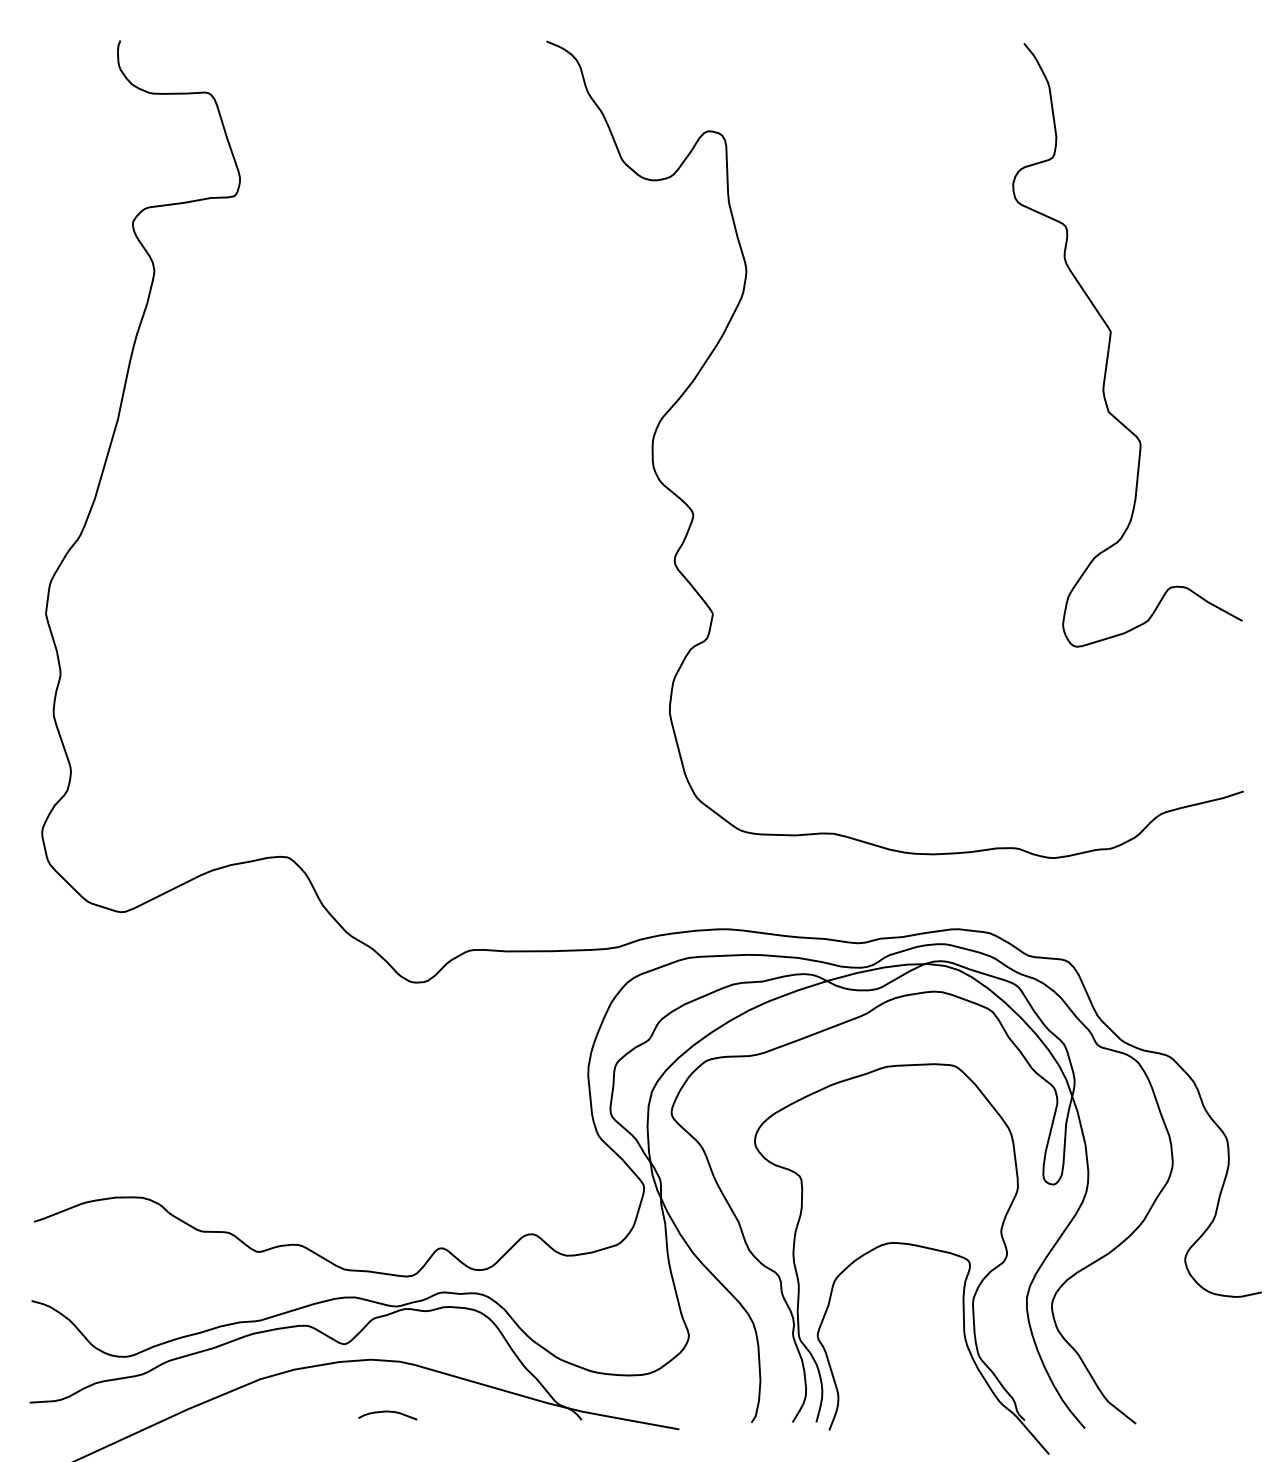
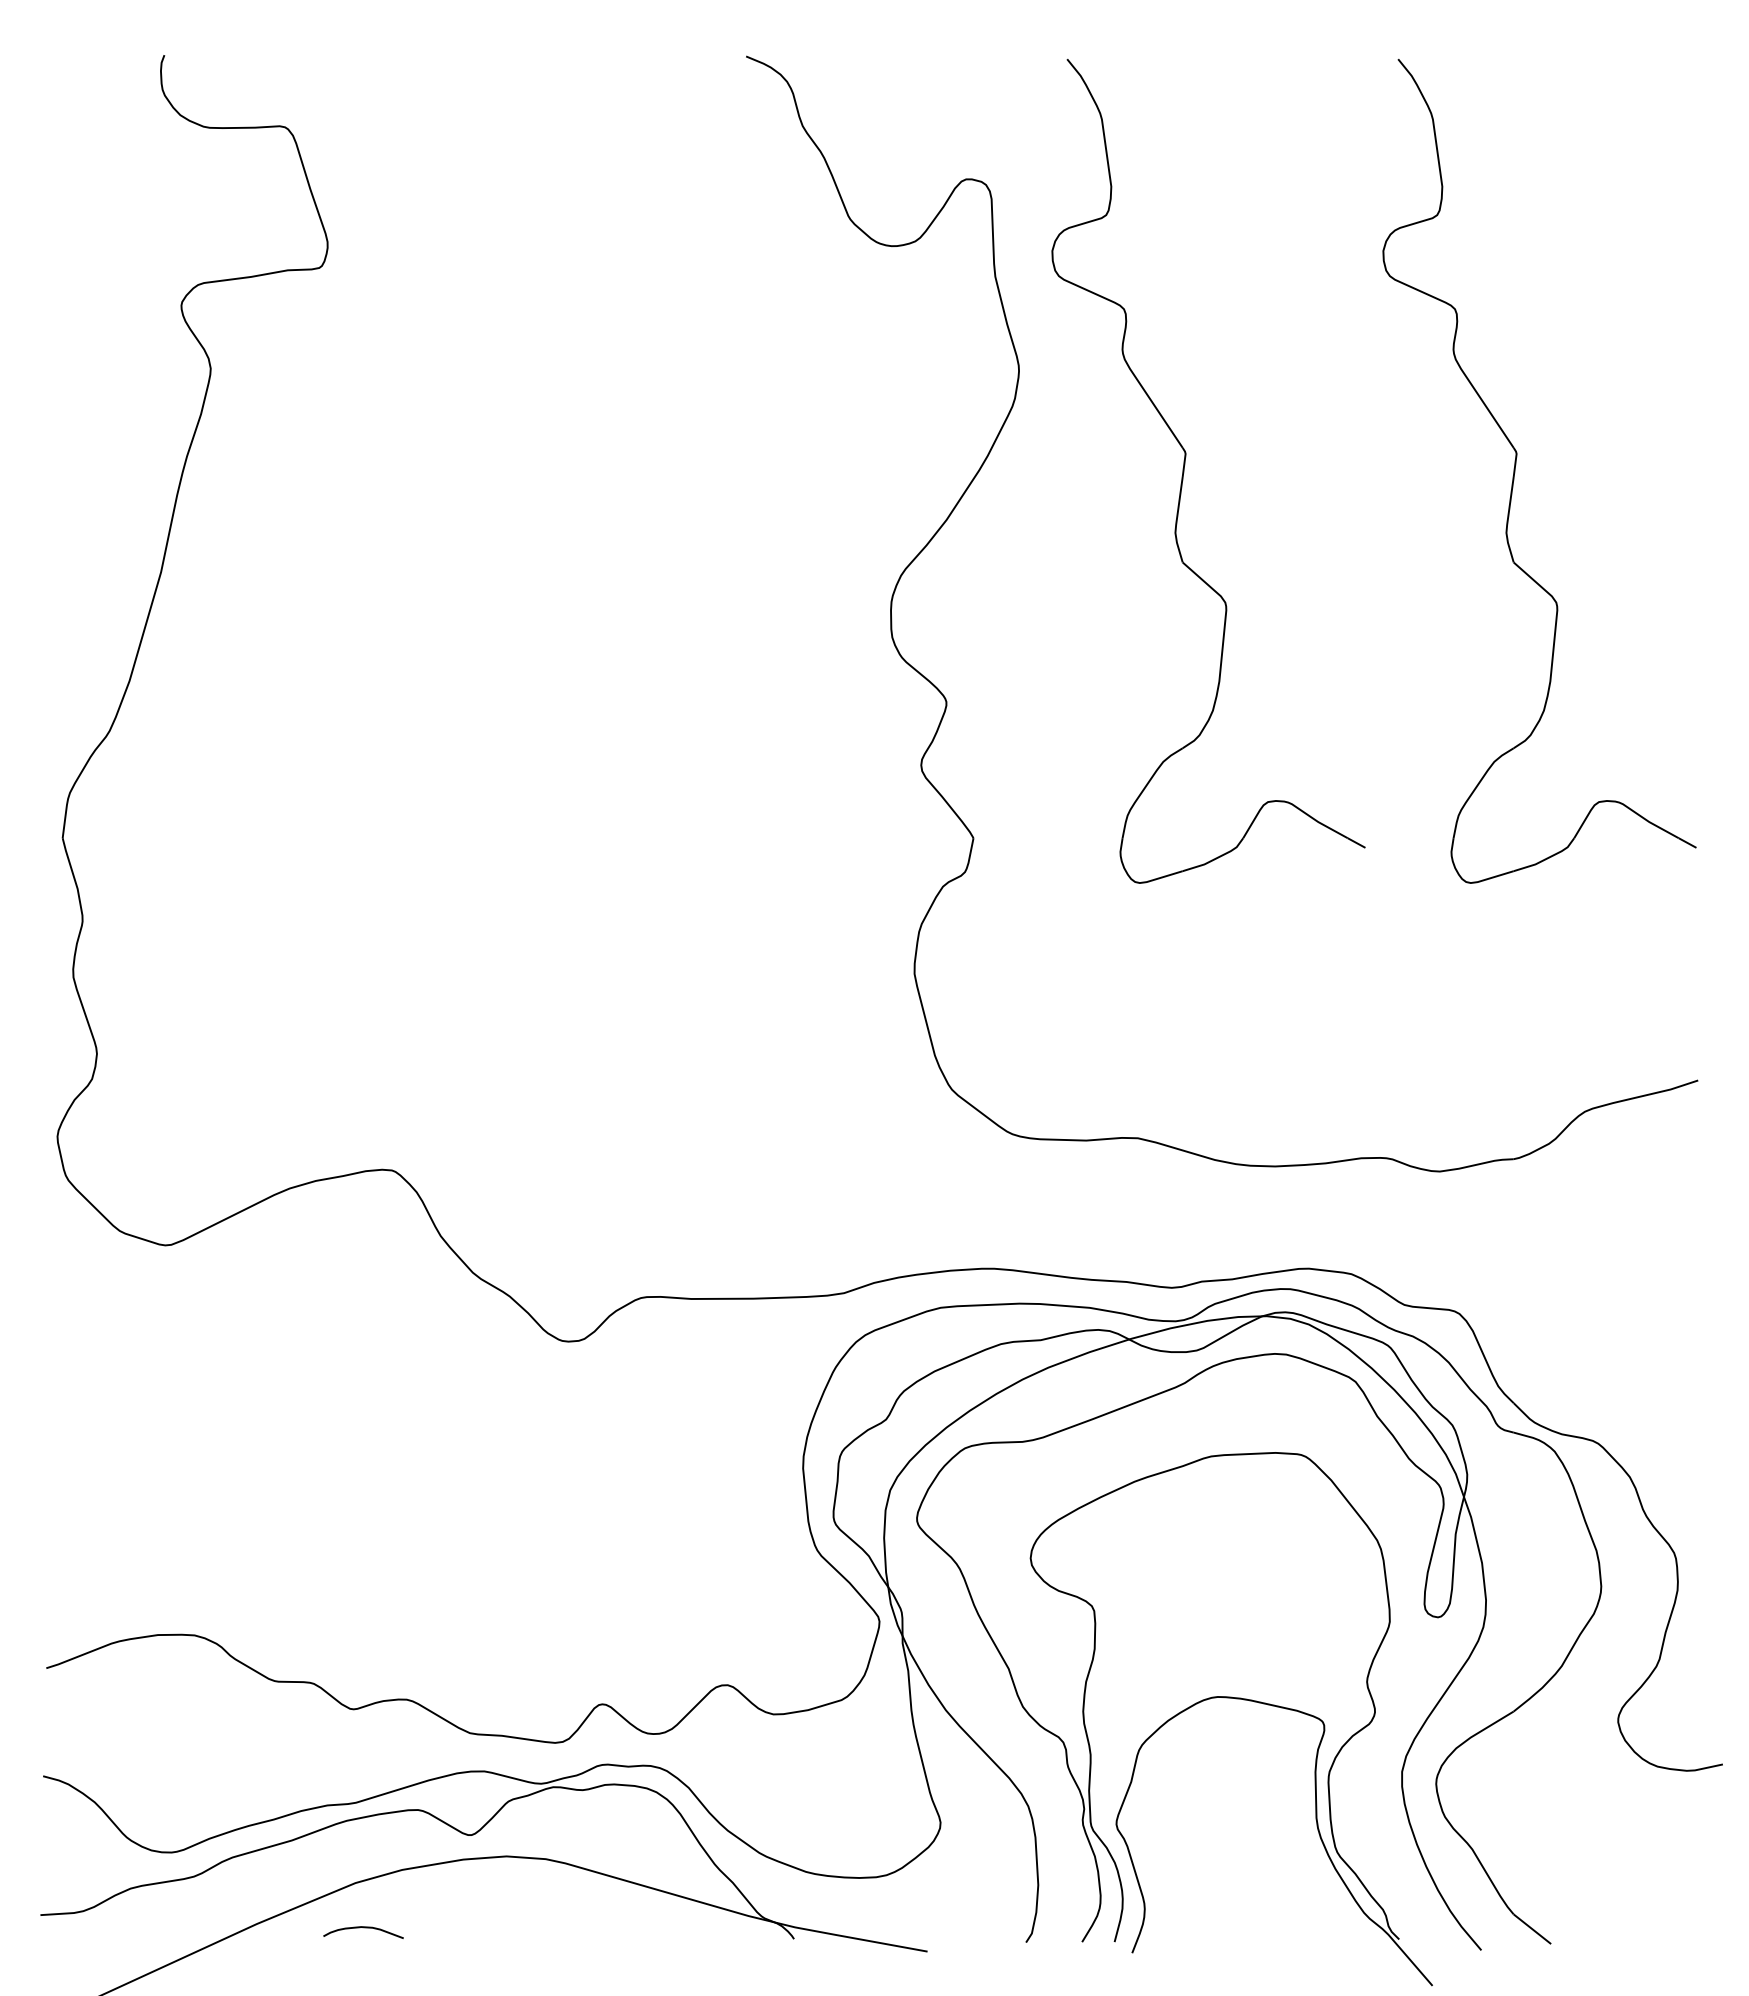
part: (868, 340) -> (1185, 465), added
curve: (387, 1412) -> (363, 1928), moved

